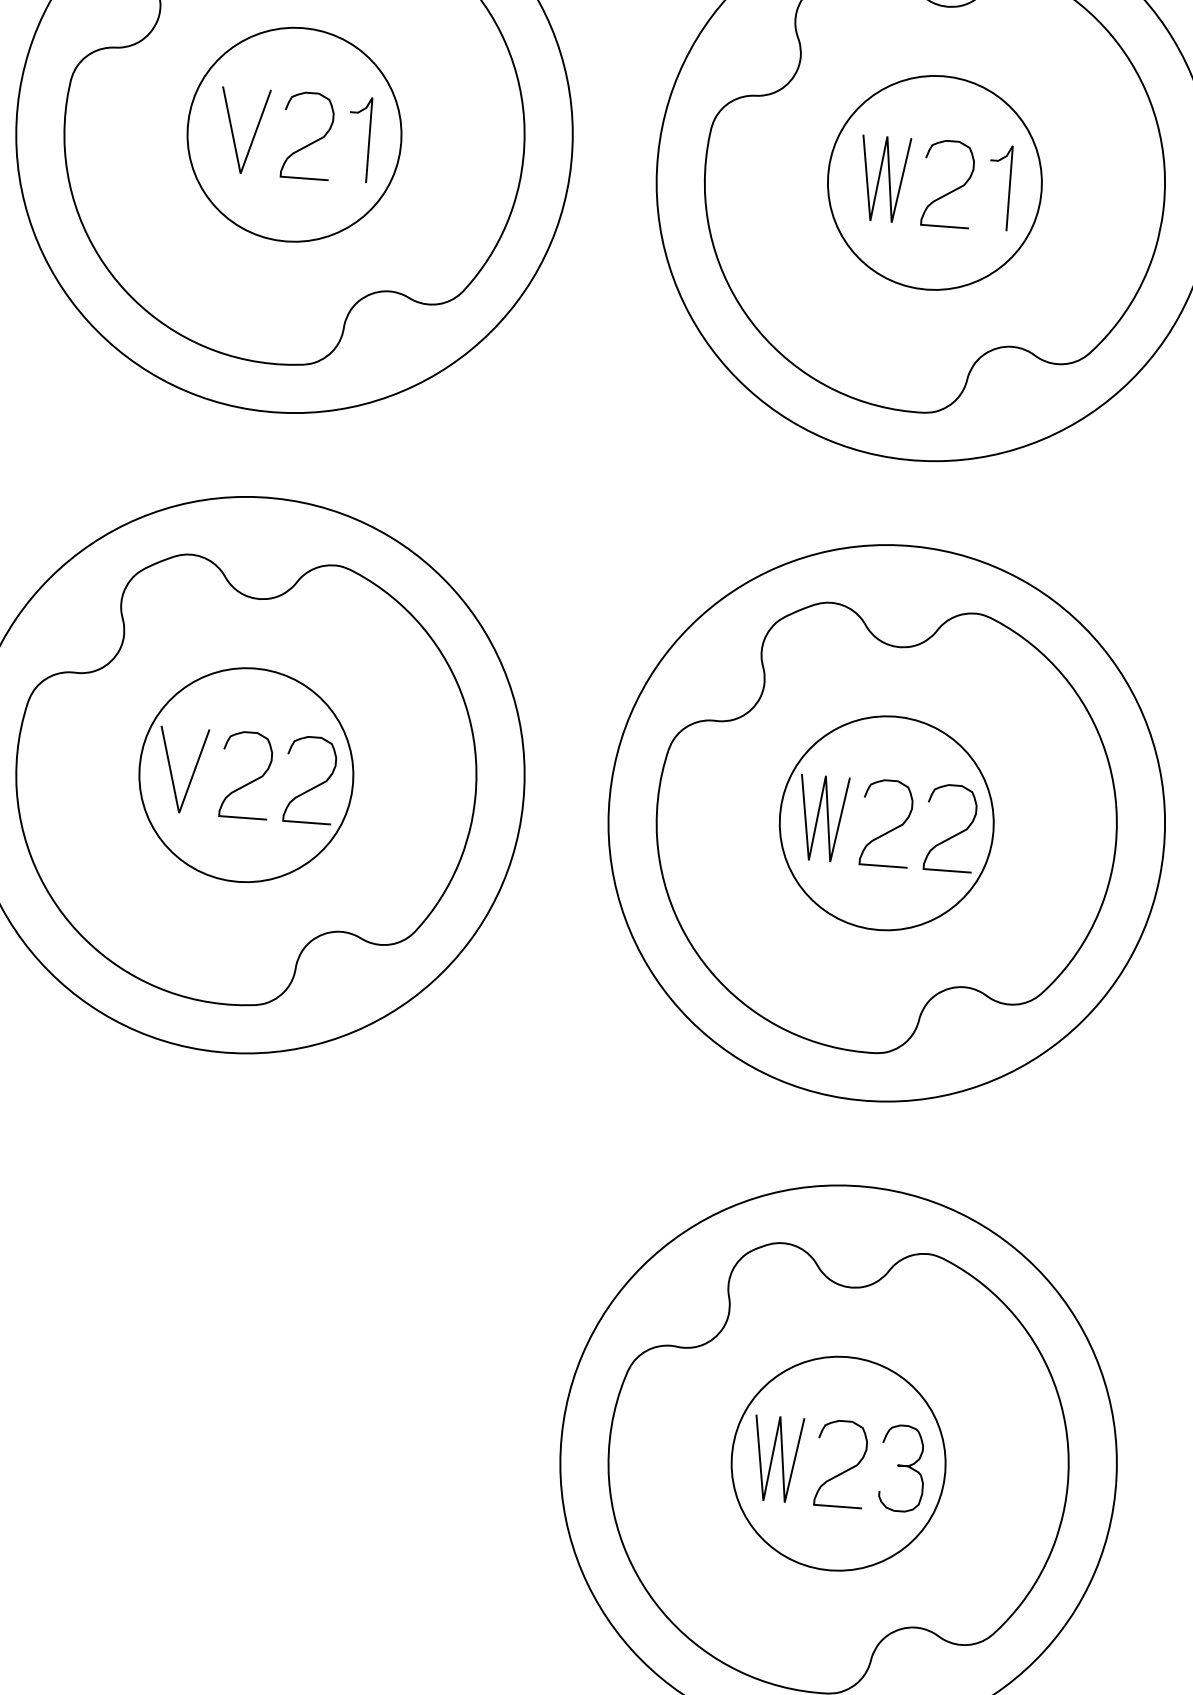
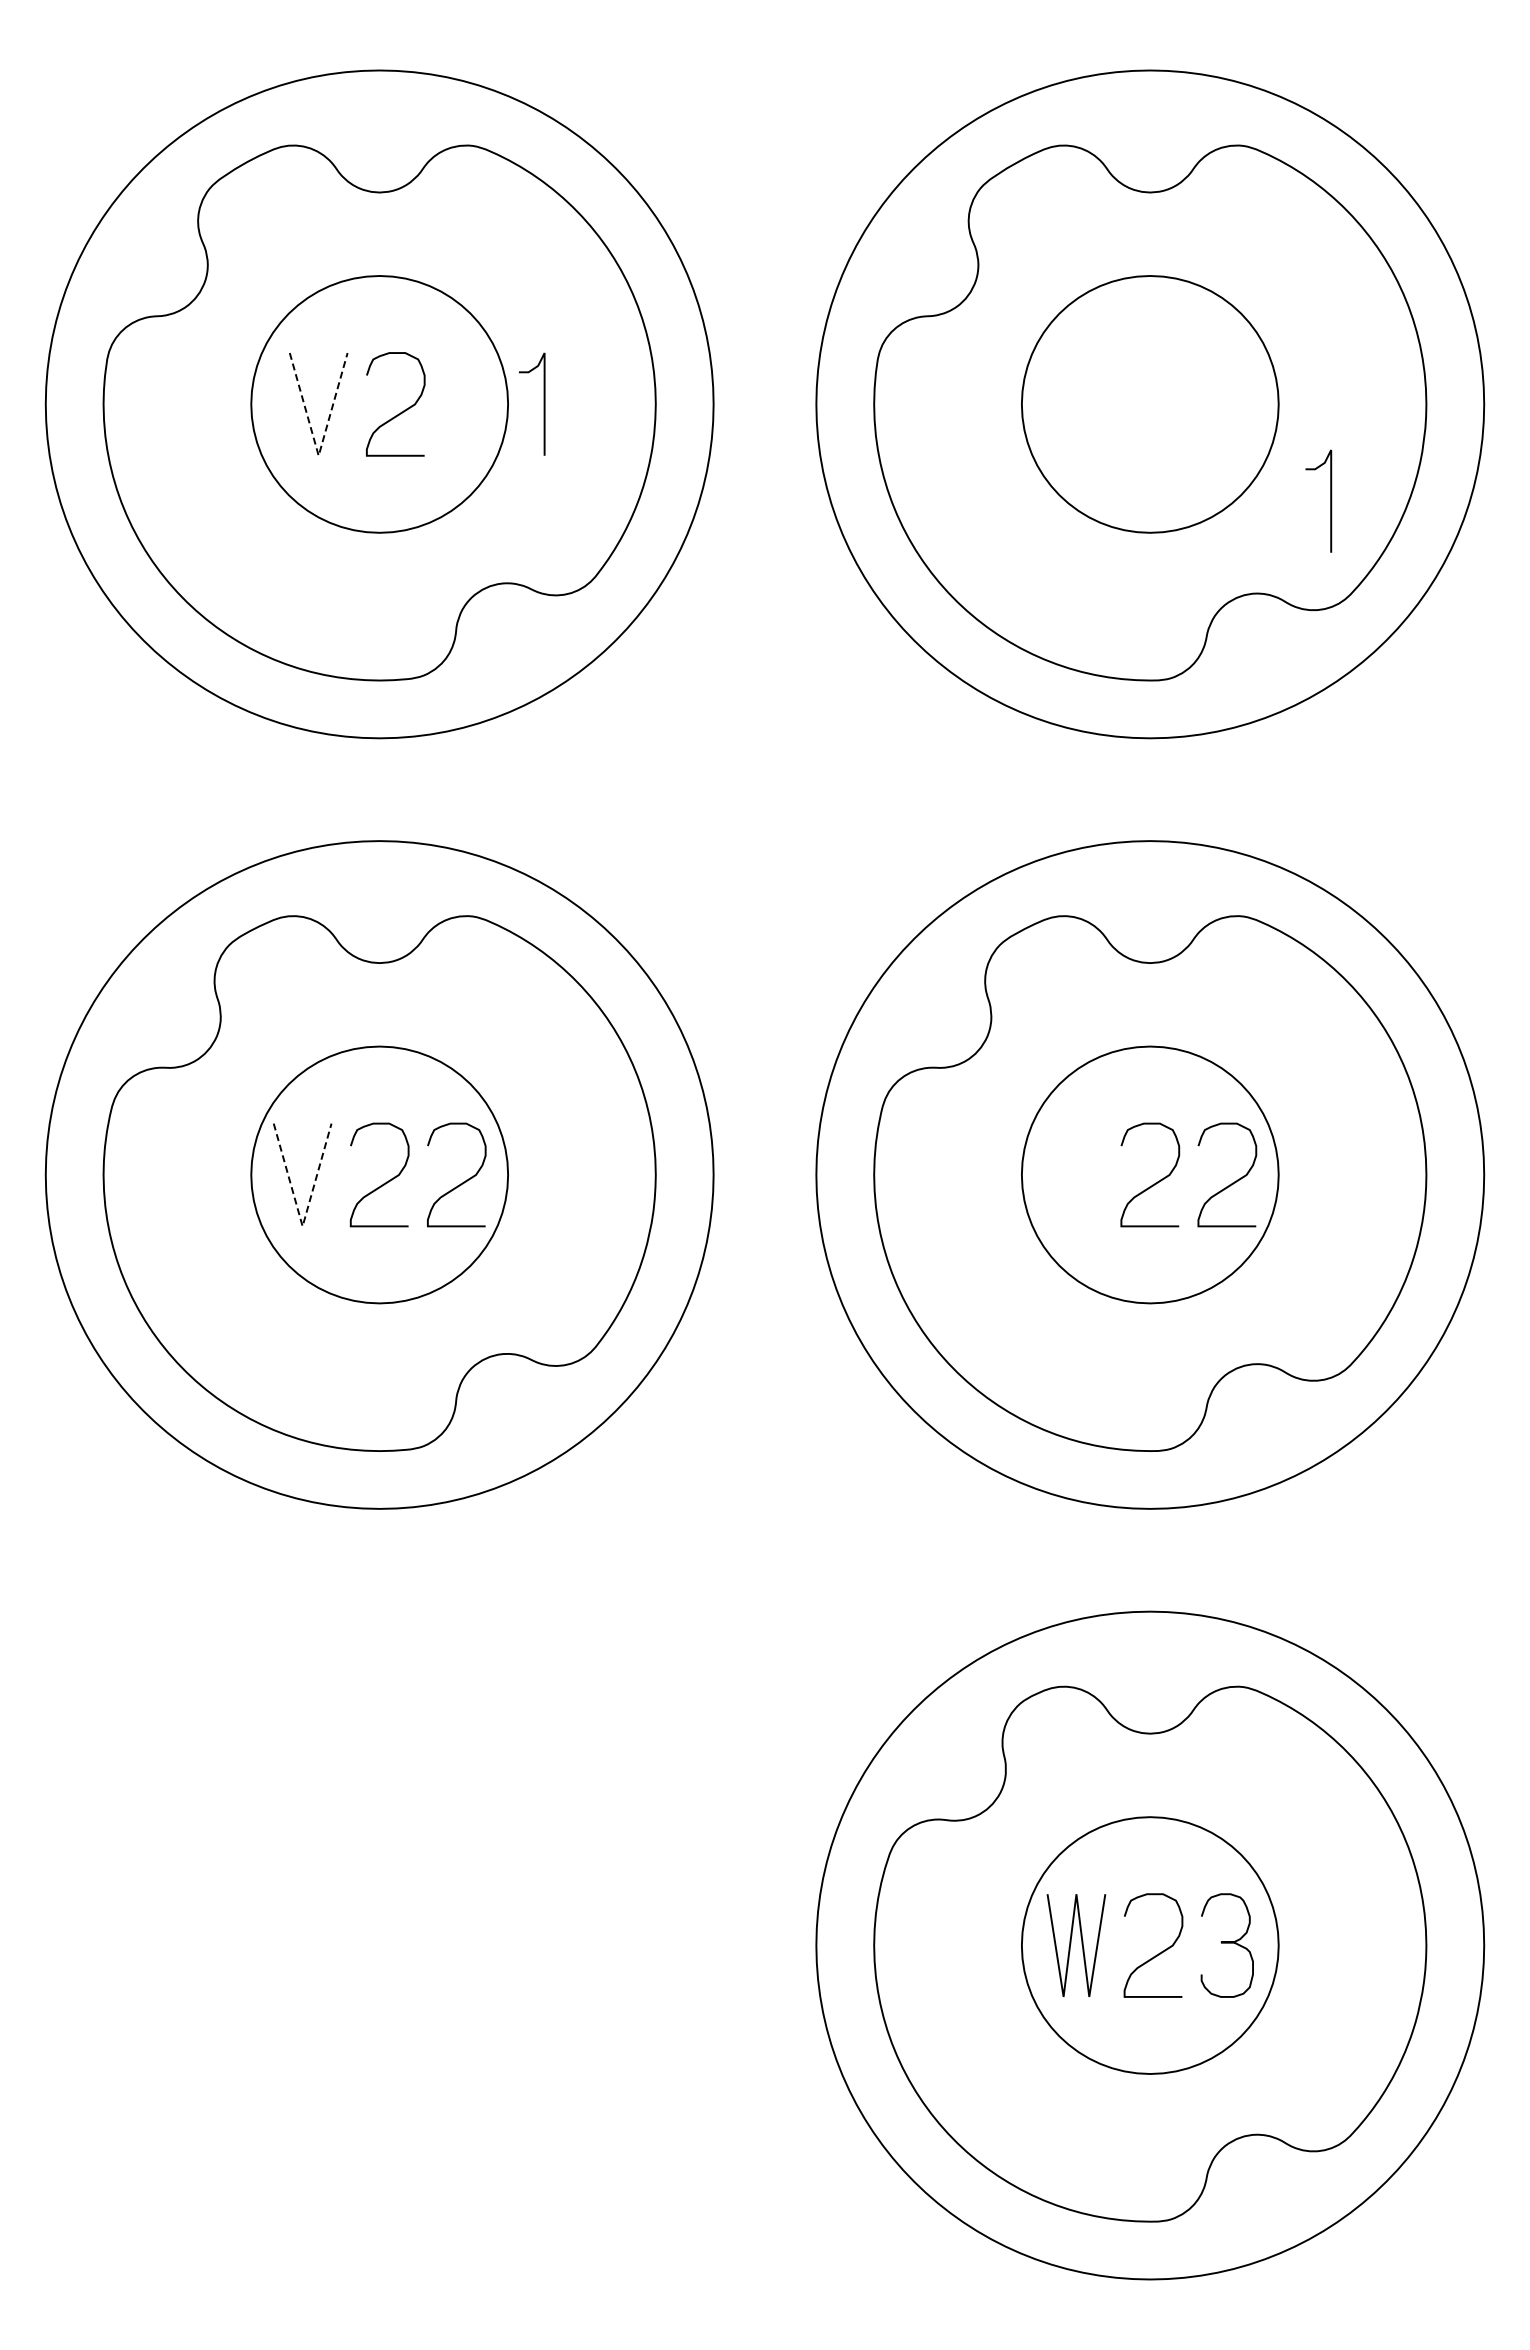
curve: (368, 139) -> (543, 403), moved
line: (240, 173) -> (318, 455), solid -> dashed
line: (880, 176) -> (1084, 401), removed
curve: (1009, 187) -> (1330, 500), moved
curve: (951, 190) -> (1170, 412), removed
line: (179, 813) -> (302, 1226), solid -> dashed
line: (819, 815) -> (1068, 1171), removed

